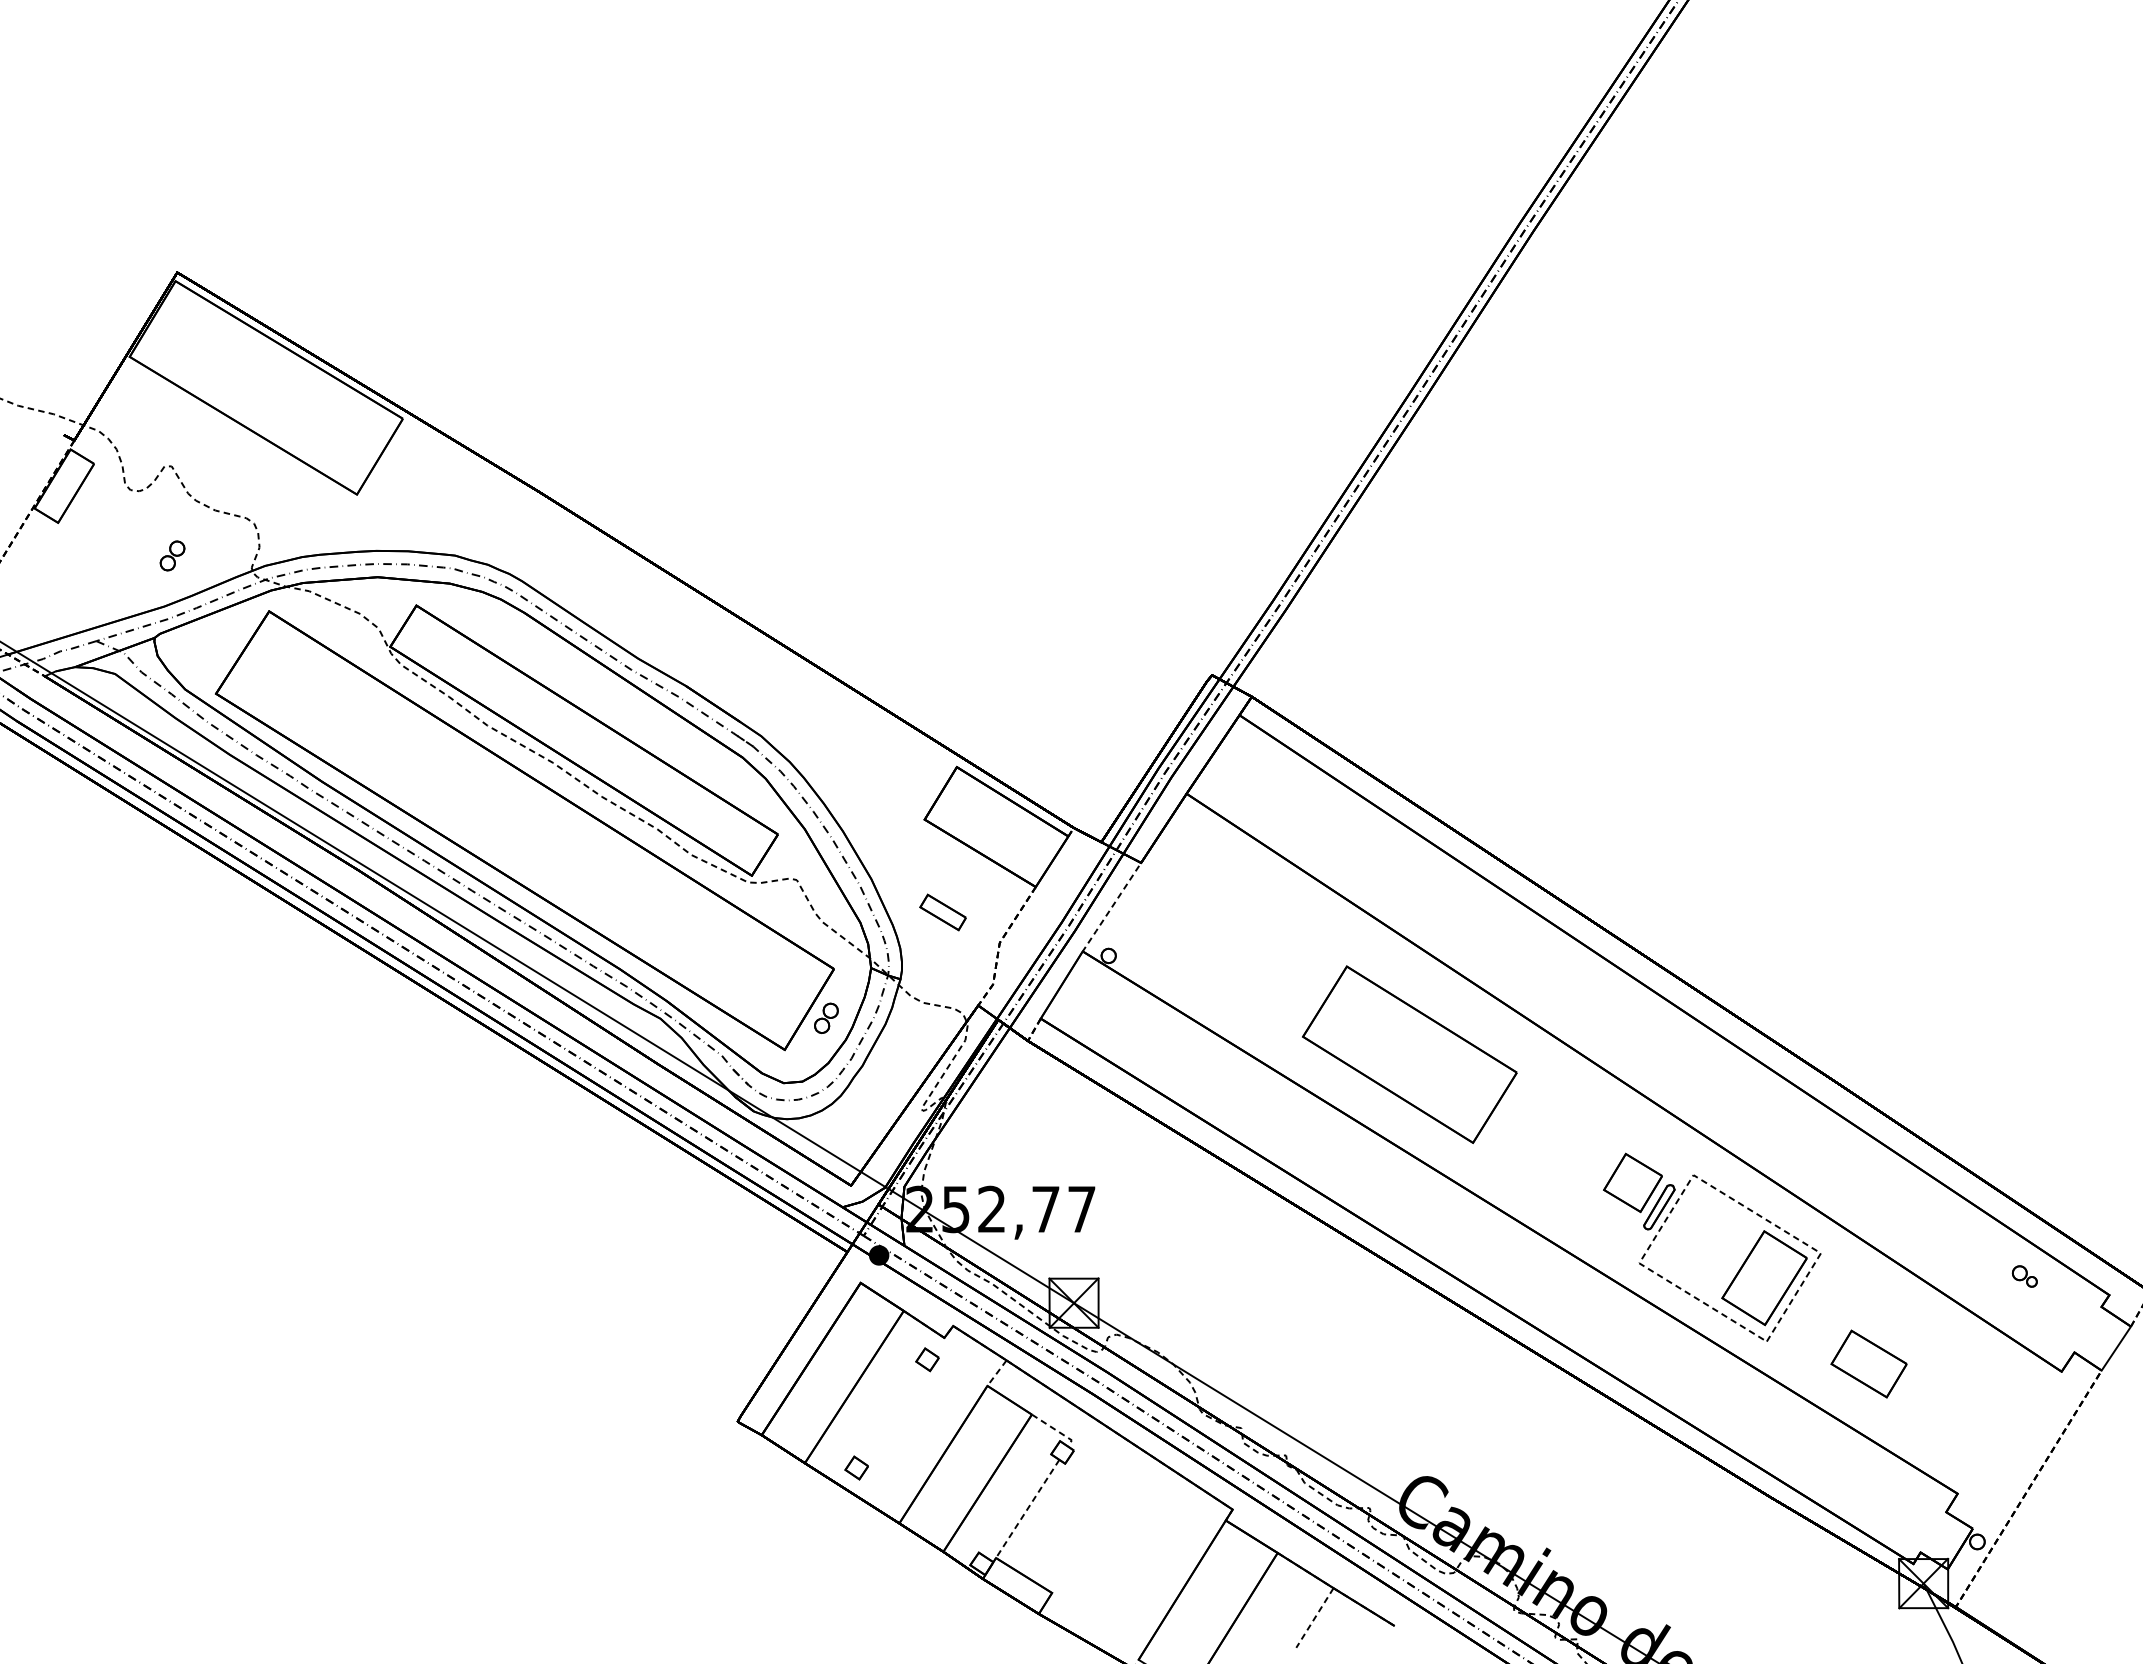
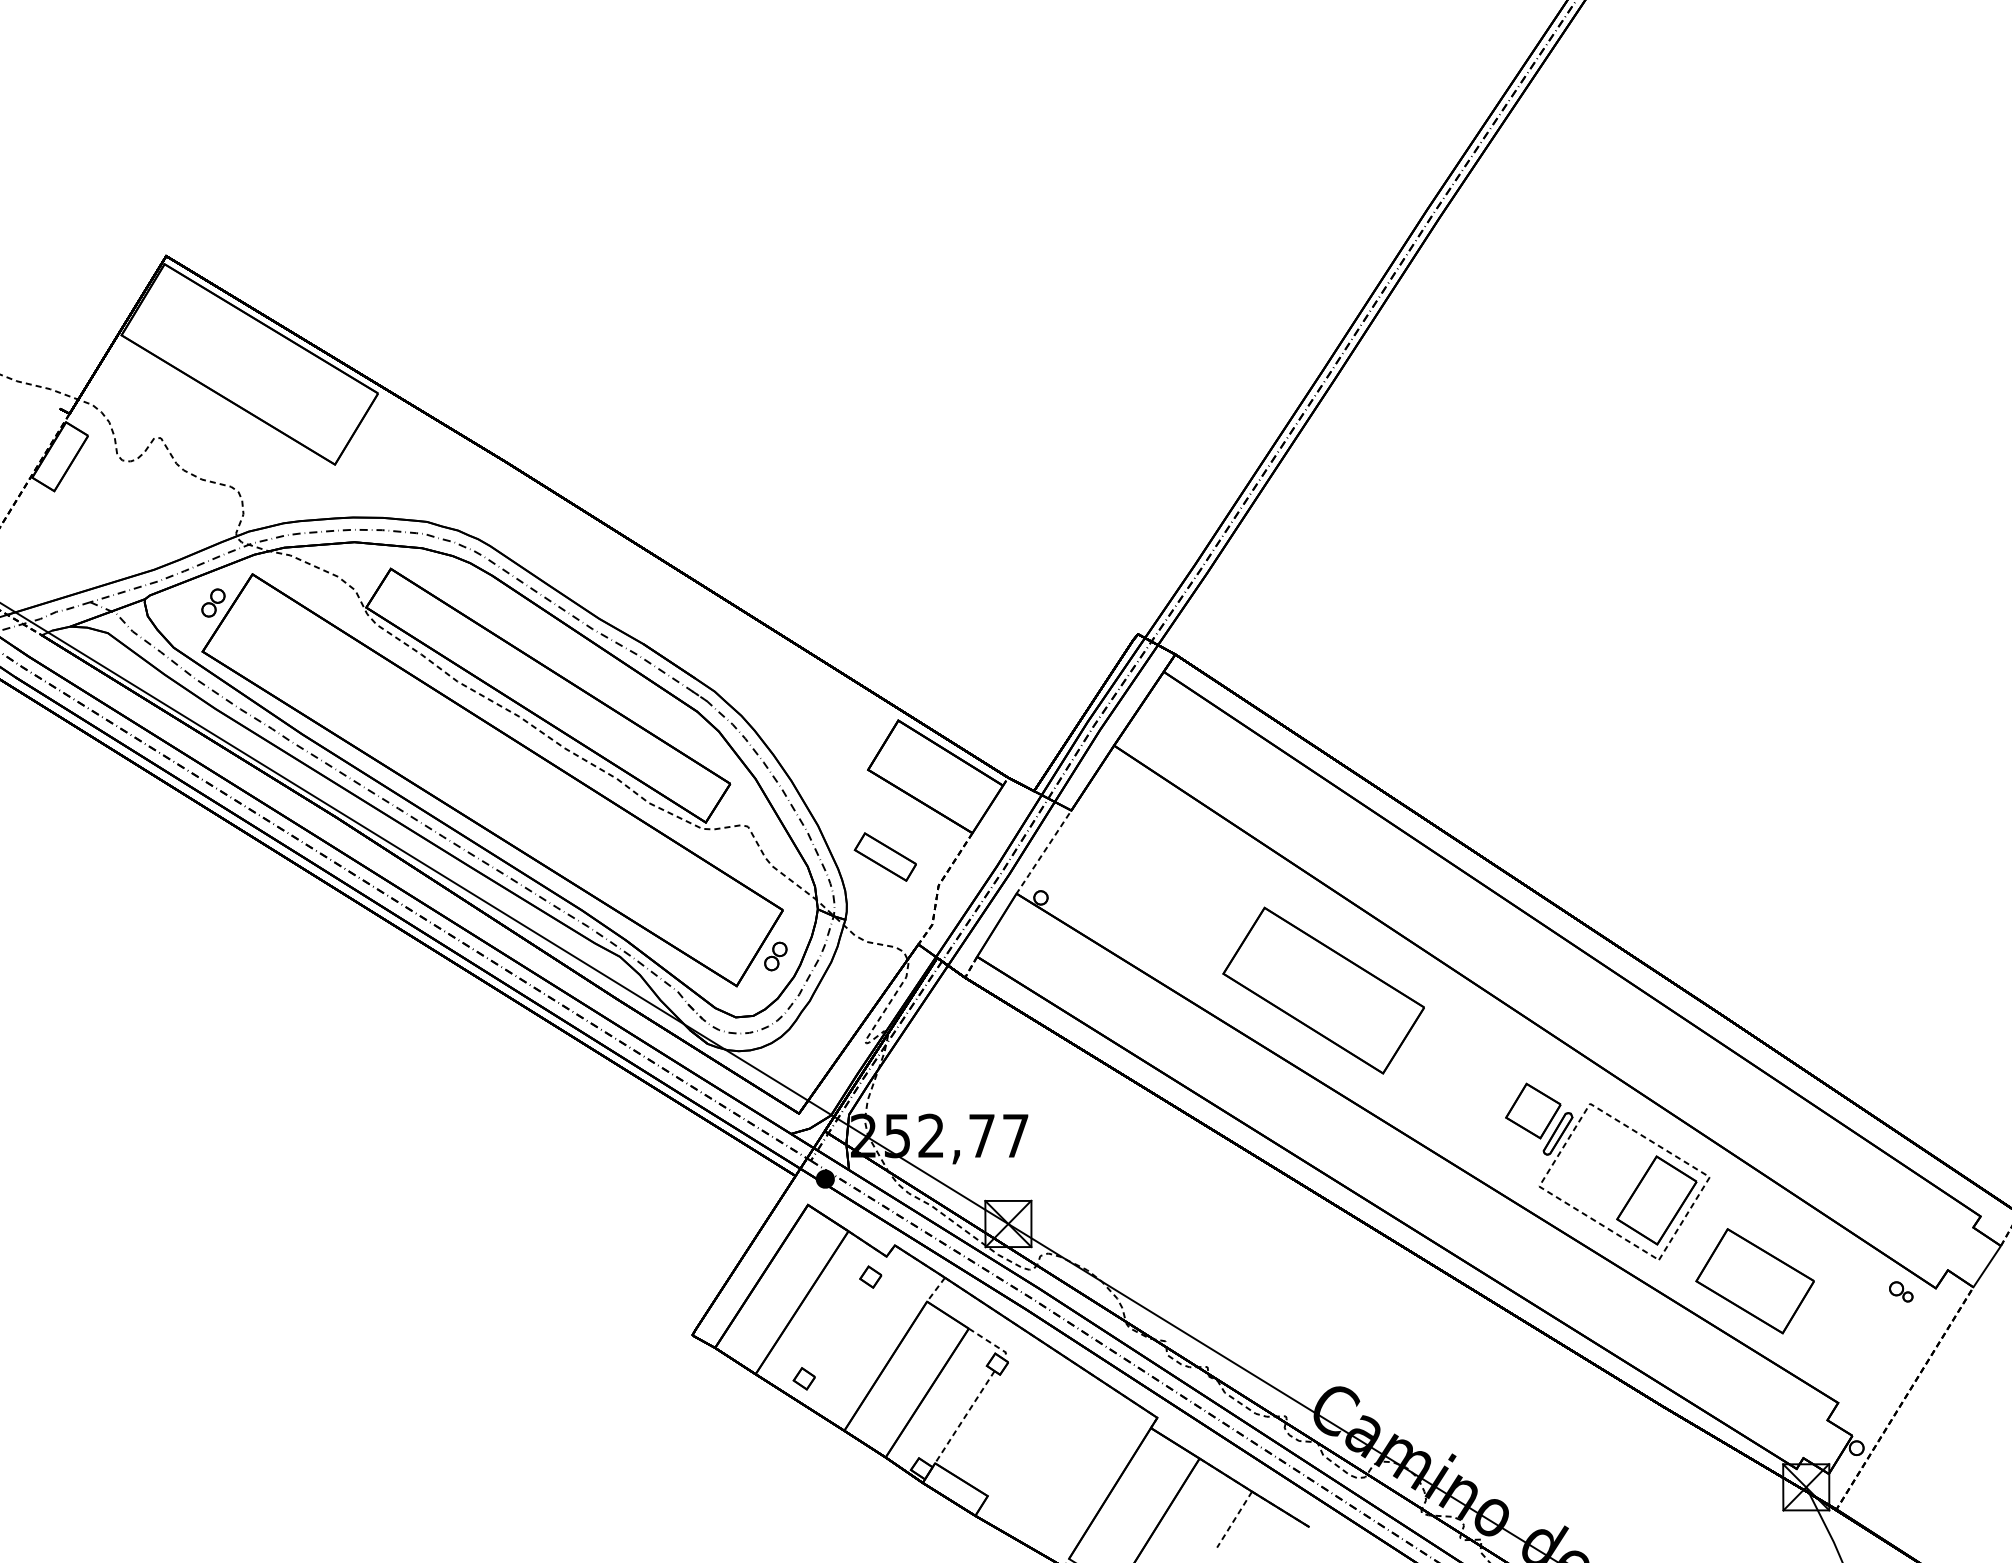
part: (172, 555) -> (213, 602), moved
part: (942, 912) -> (884, 857), size x1.43
part: (2024, 1276) -> (1900, 1291), moved
part: (1868, 1363) -> (1754, 1280), size x1.67

